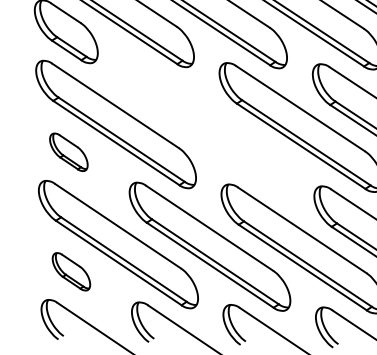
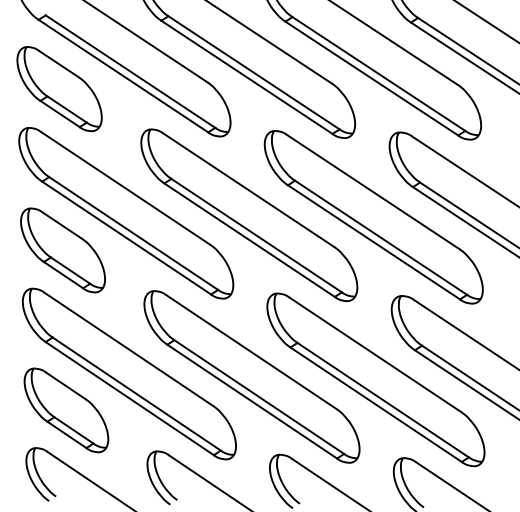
part: (208, 126) -> (249, 215), added
part: (68, 152) -> (62, 250), size x1.67
part: (71, 271) -> (66, 410), size x1.67

